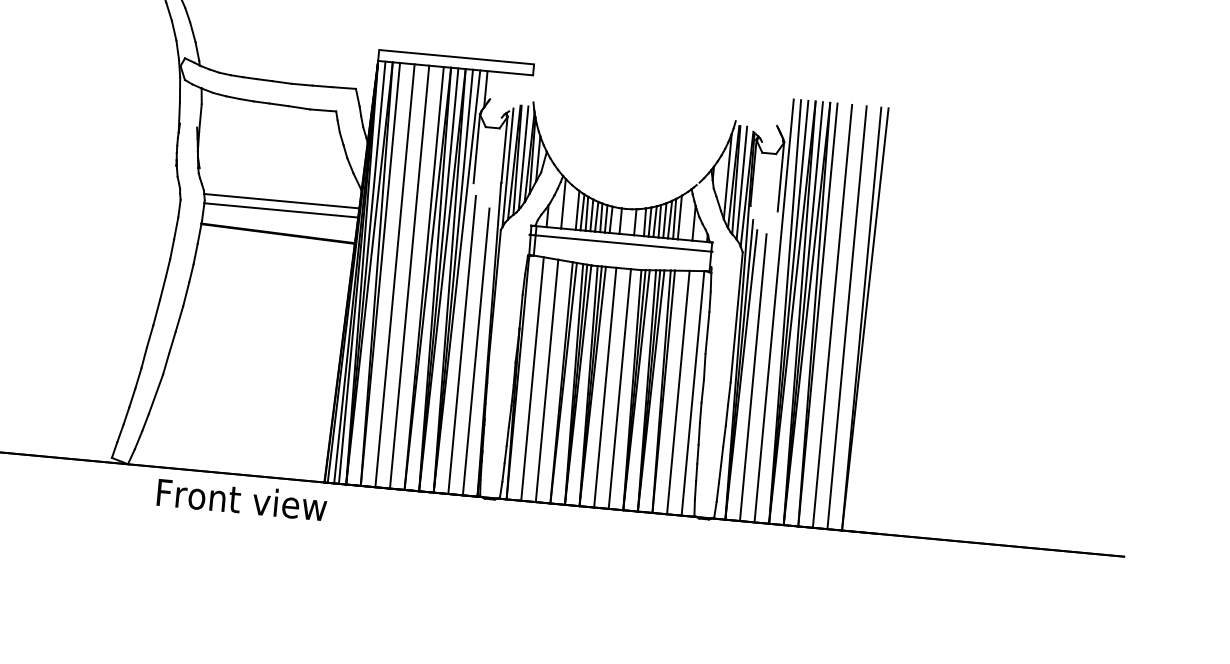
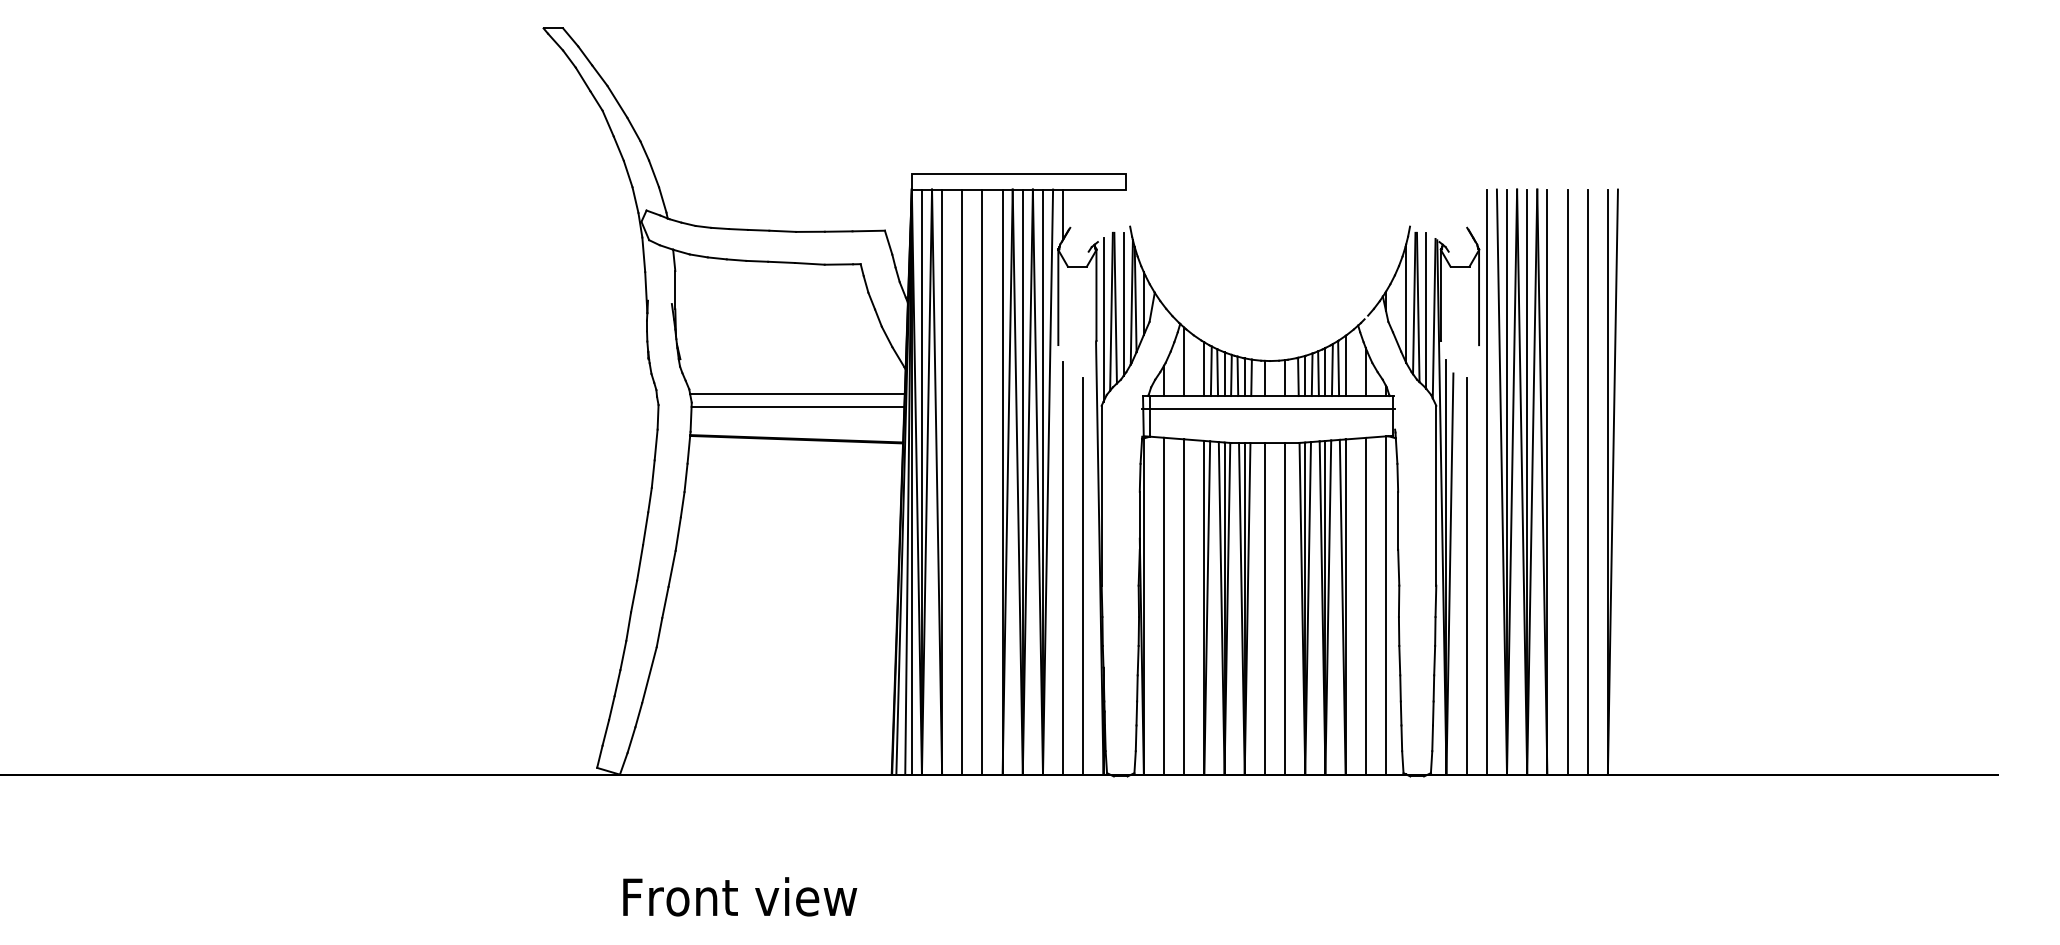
text: (242, 499) -> (740, 896), moved

